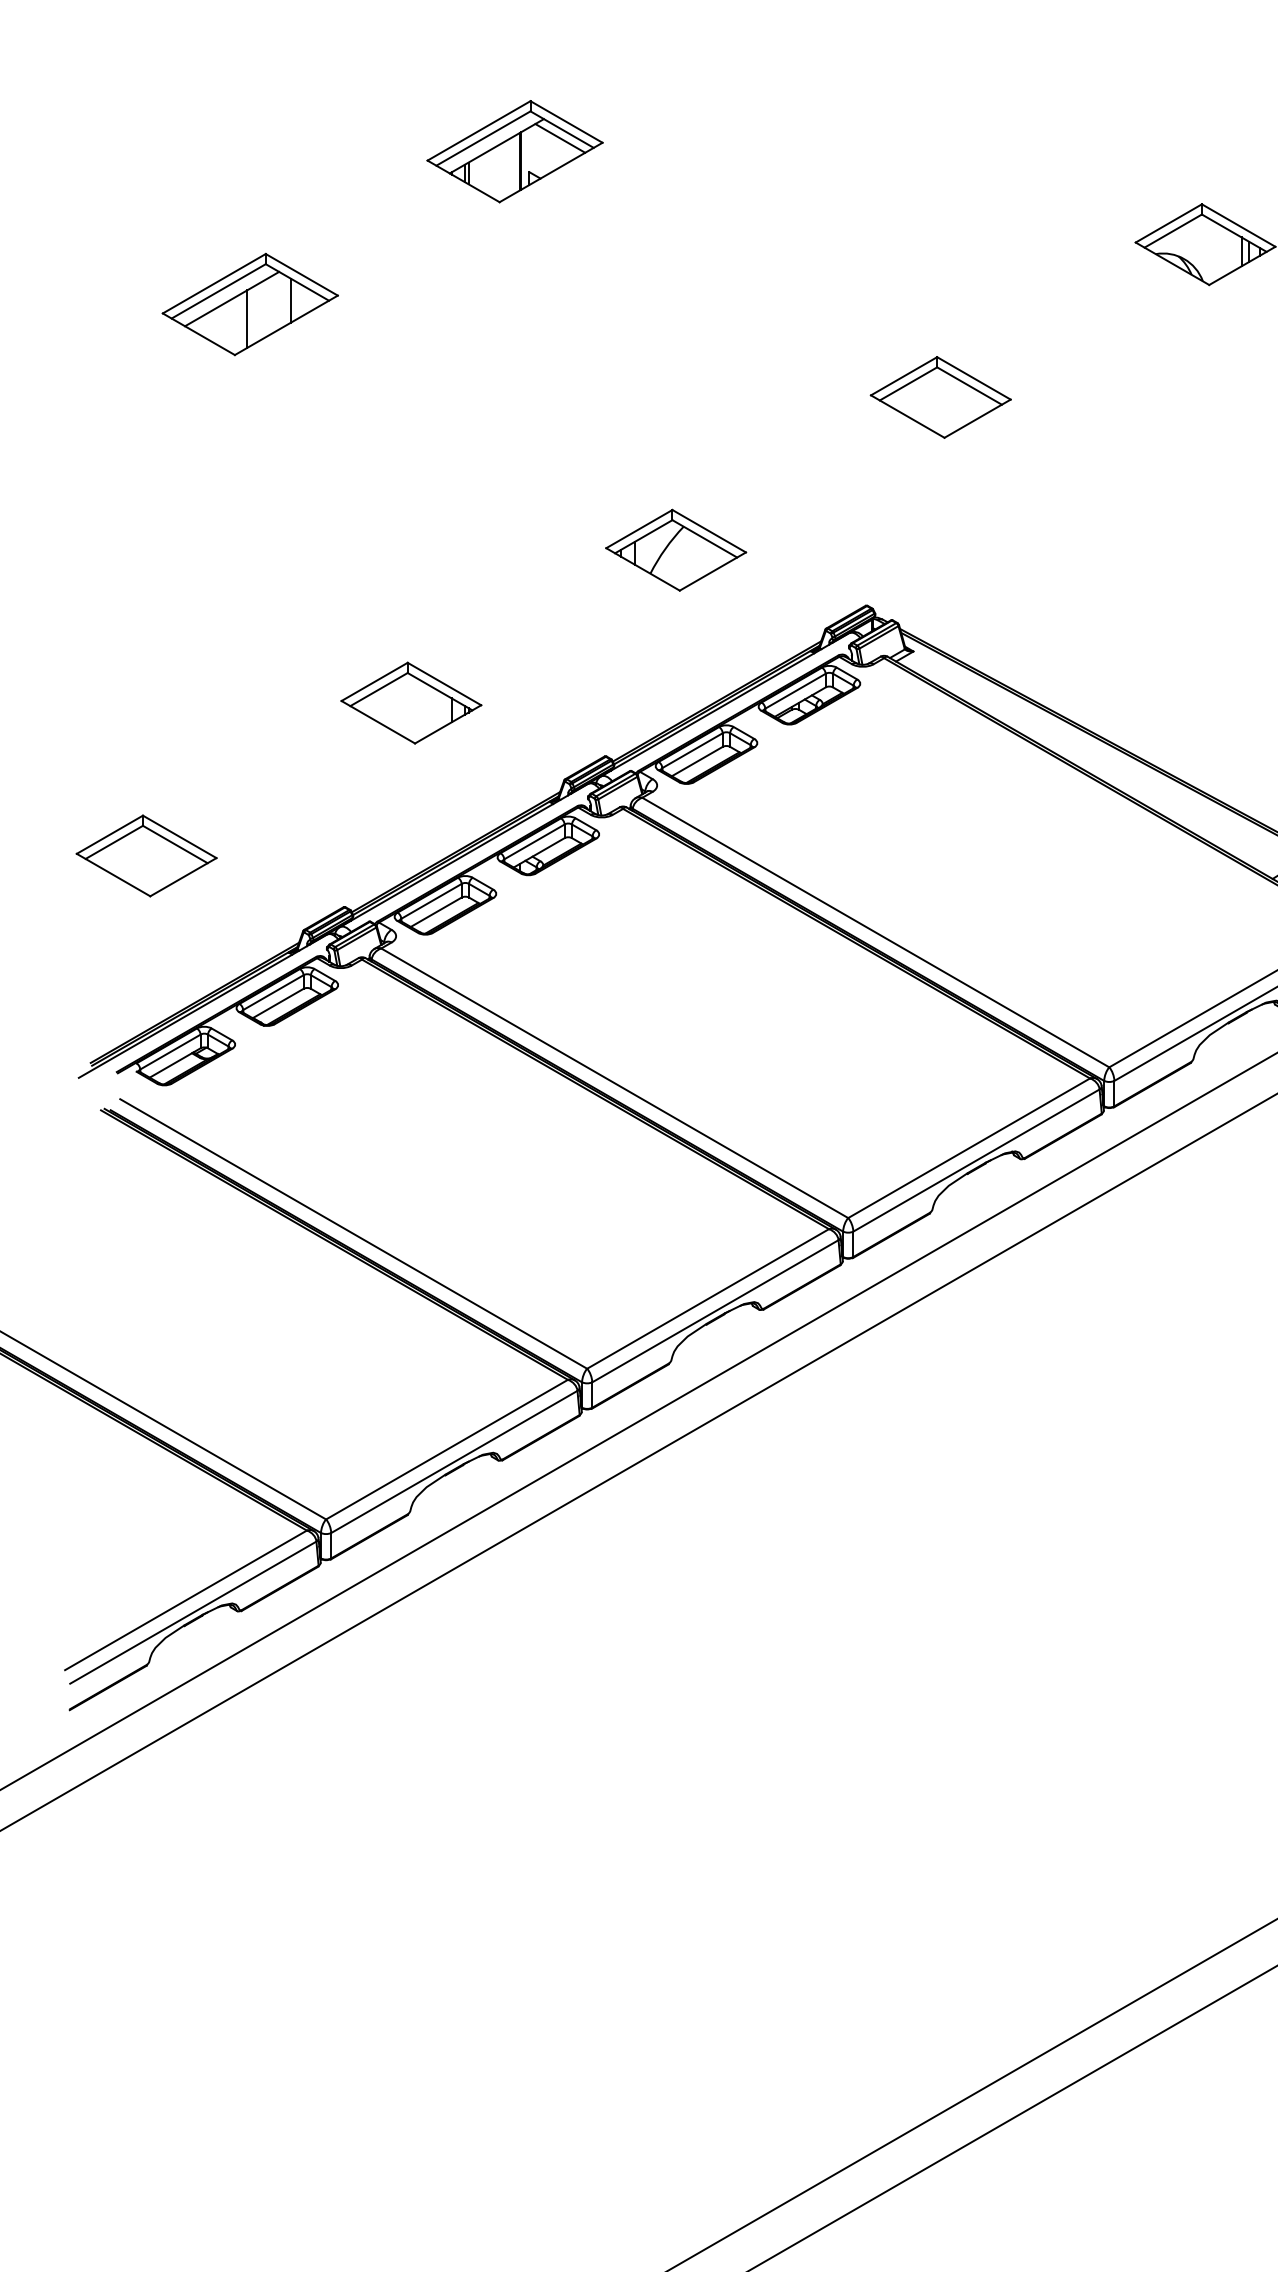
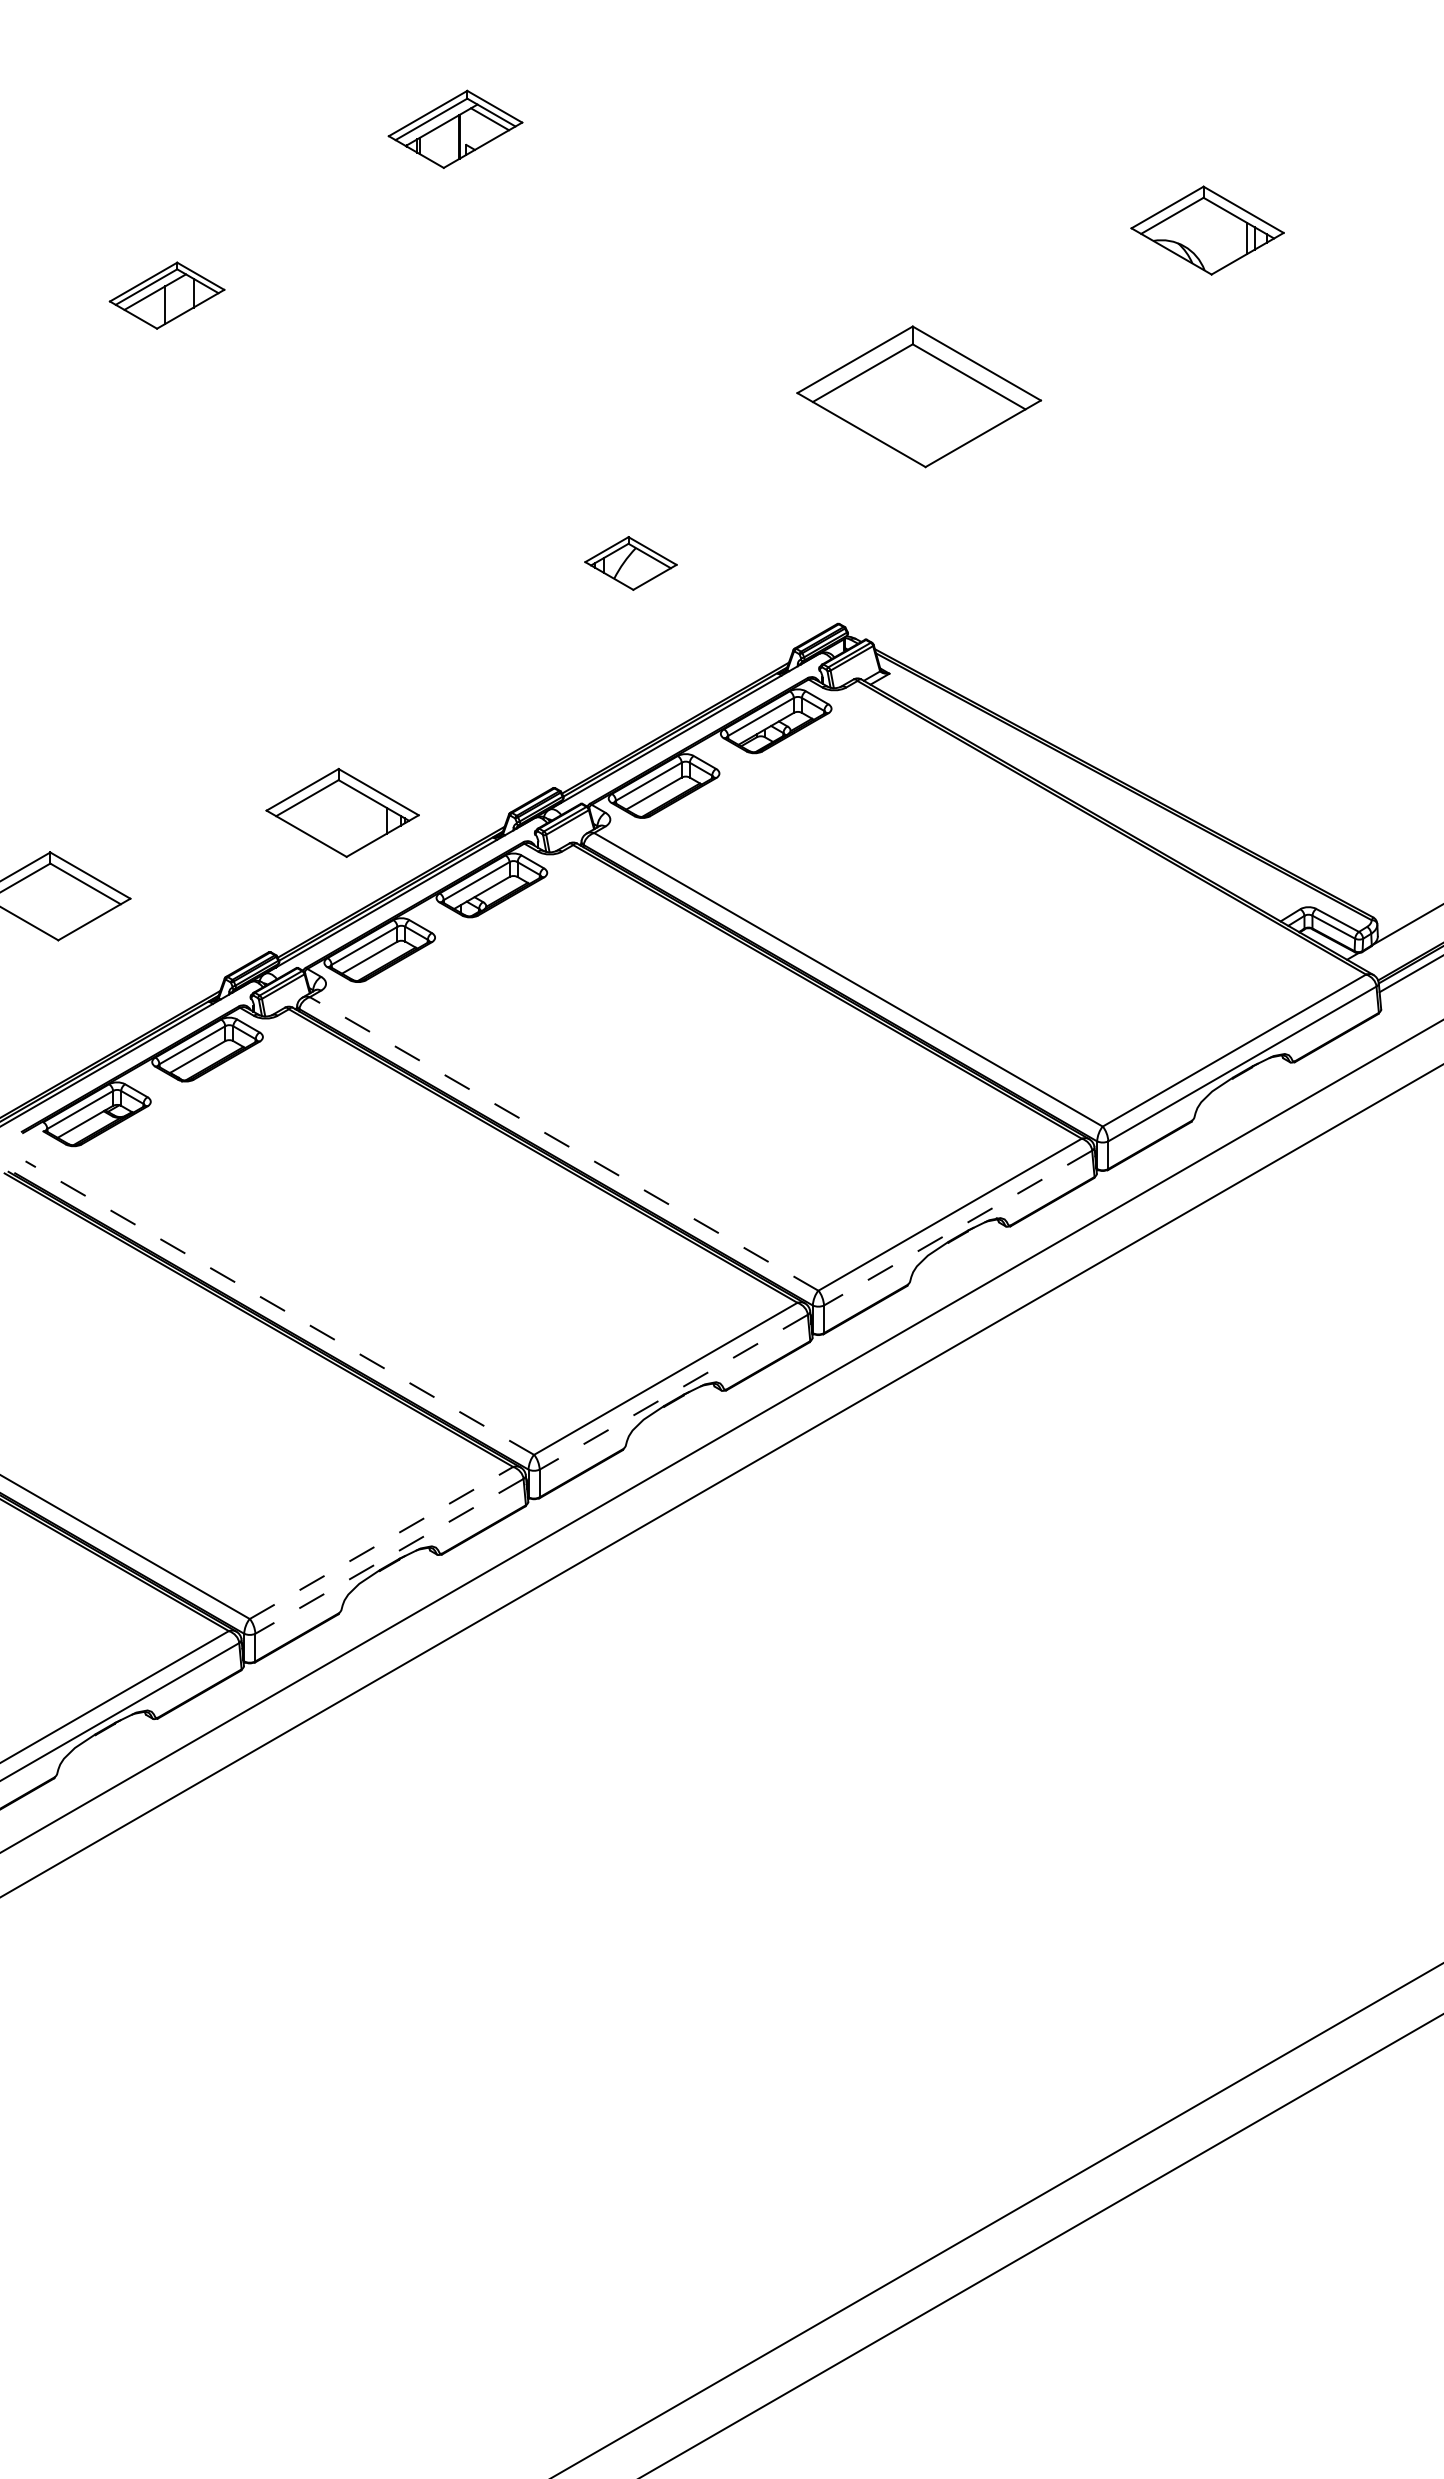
part: (514, 151) -> (455, 129), size x0.7
part: (249, 304) -> (166, 295), size x0.6
part: (941, 397) -> (919, 397), size x1.6
part: (675, 550) -> (630, 563), size x0.6
part: (411, 702) -> (342, 812), moved
line: (615, 1082) -> (564, 1143), solid -> dashed
line: (976, 1160) -> (958, 1228), solid -> dashed
line: (353, 1234) -> (279, 1308), solid -> dashed
line: (715, 1311) -> (673, 1392), solid -> dashed
line: (447, 1449) -> (381, 1542), solid -> dashed
line: (454, 1462) -> (389, 1556), solid -> dashed

